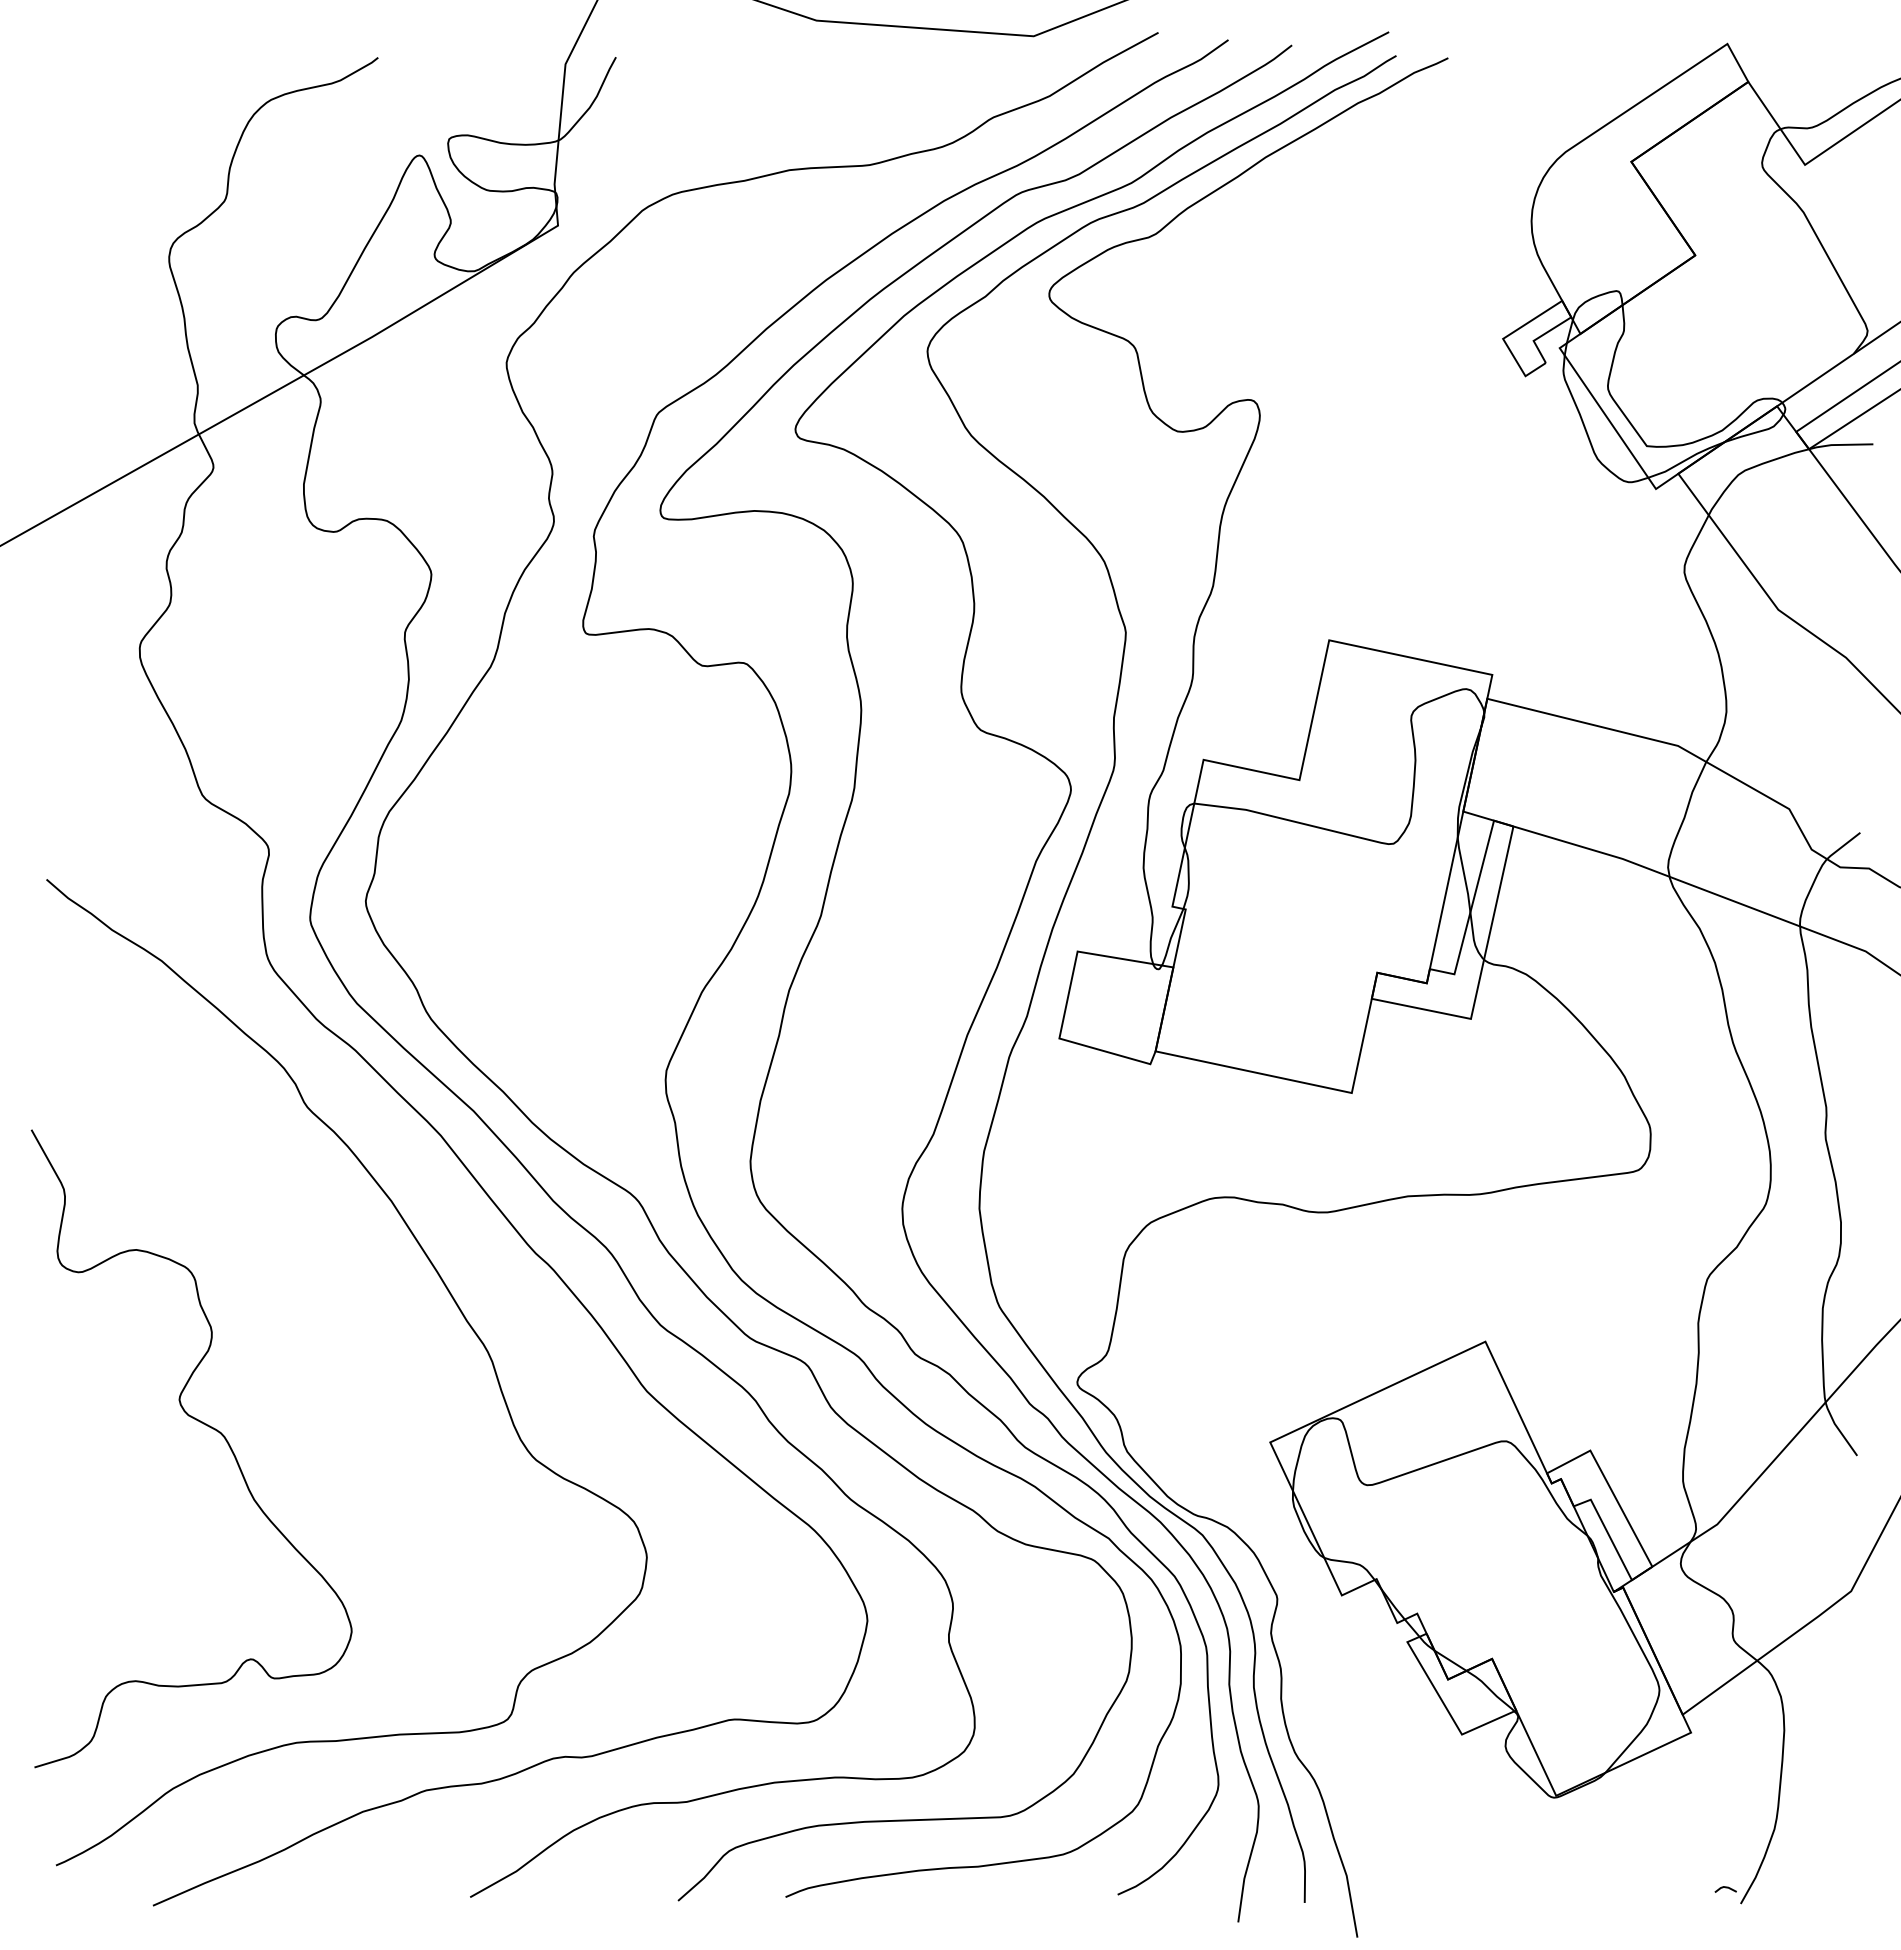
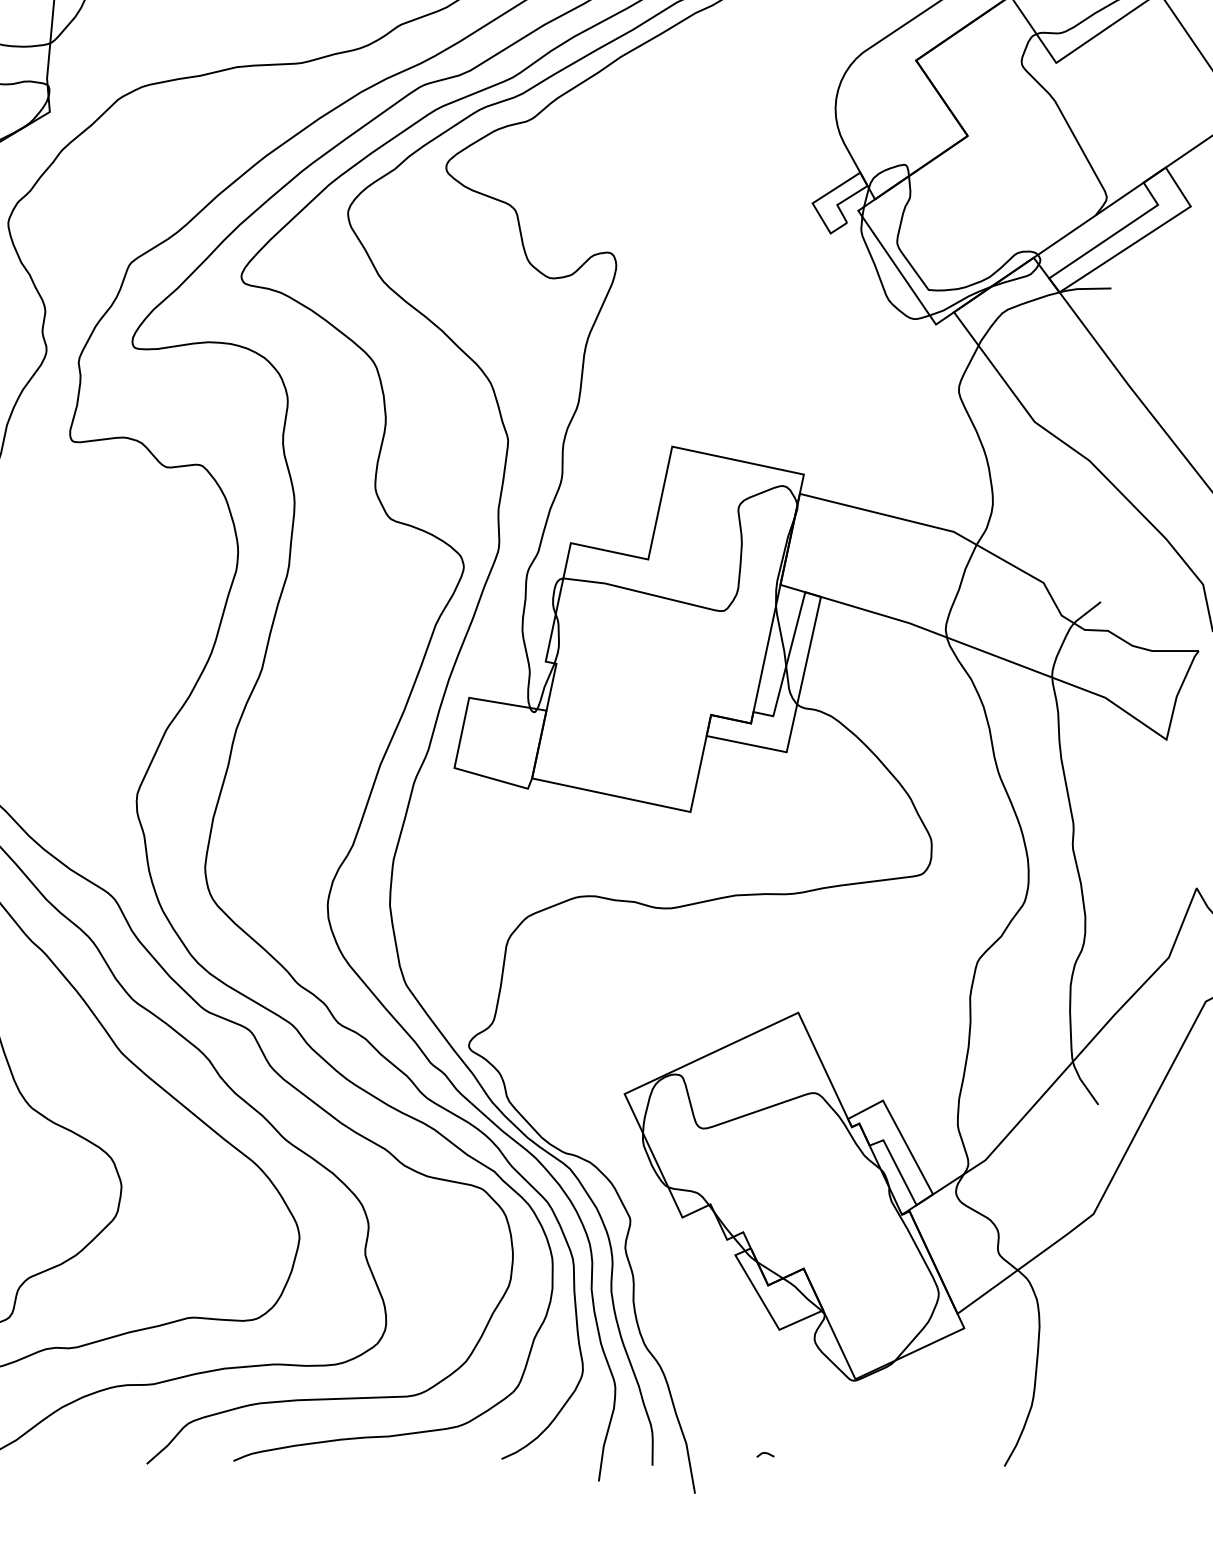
line: (1725, 1888) -> (765, 1454), moved

